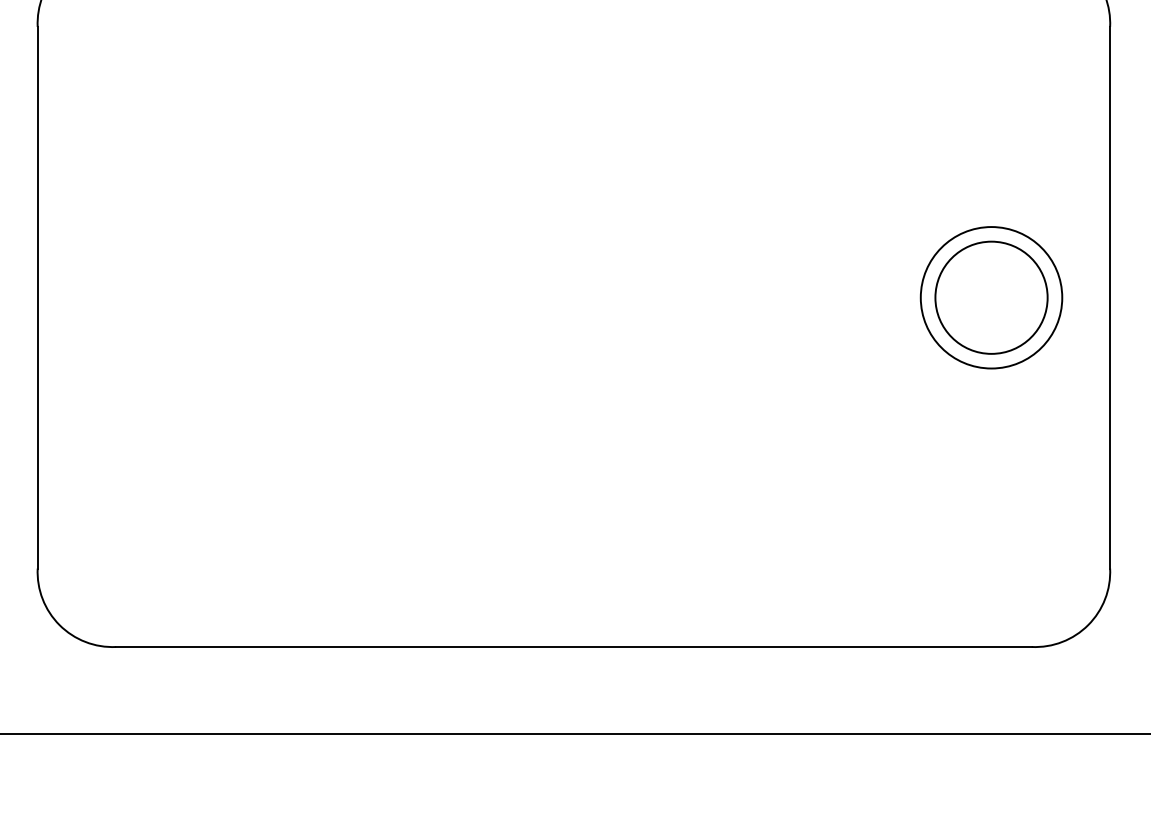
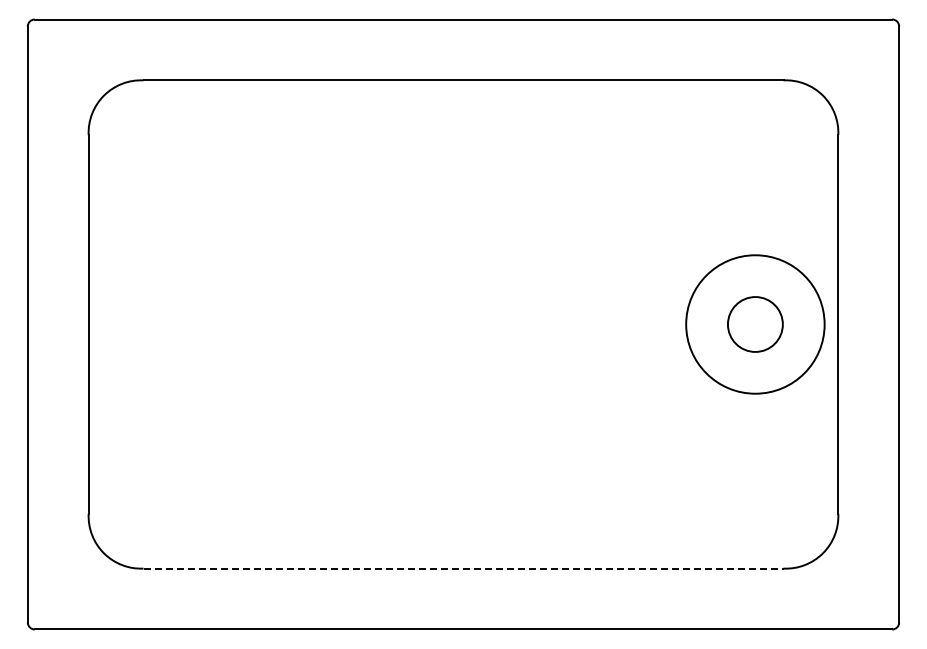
circle: (990, 297) -> (754, 324), size x1.4
circle: (991, 297) -> (755, 324), size x0.7
line: (573, 646) -> (463, 568), solid -> dashed

